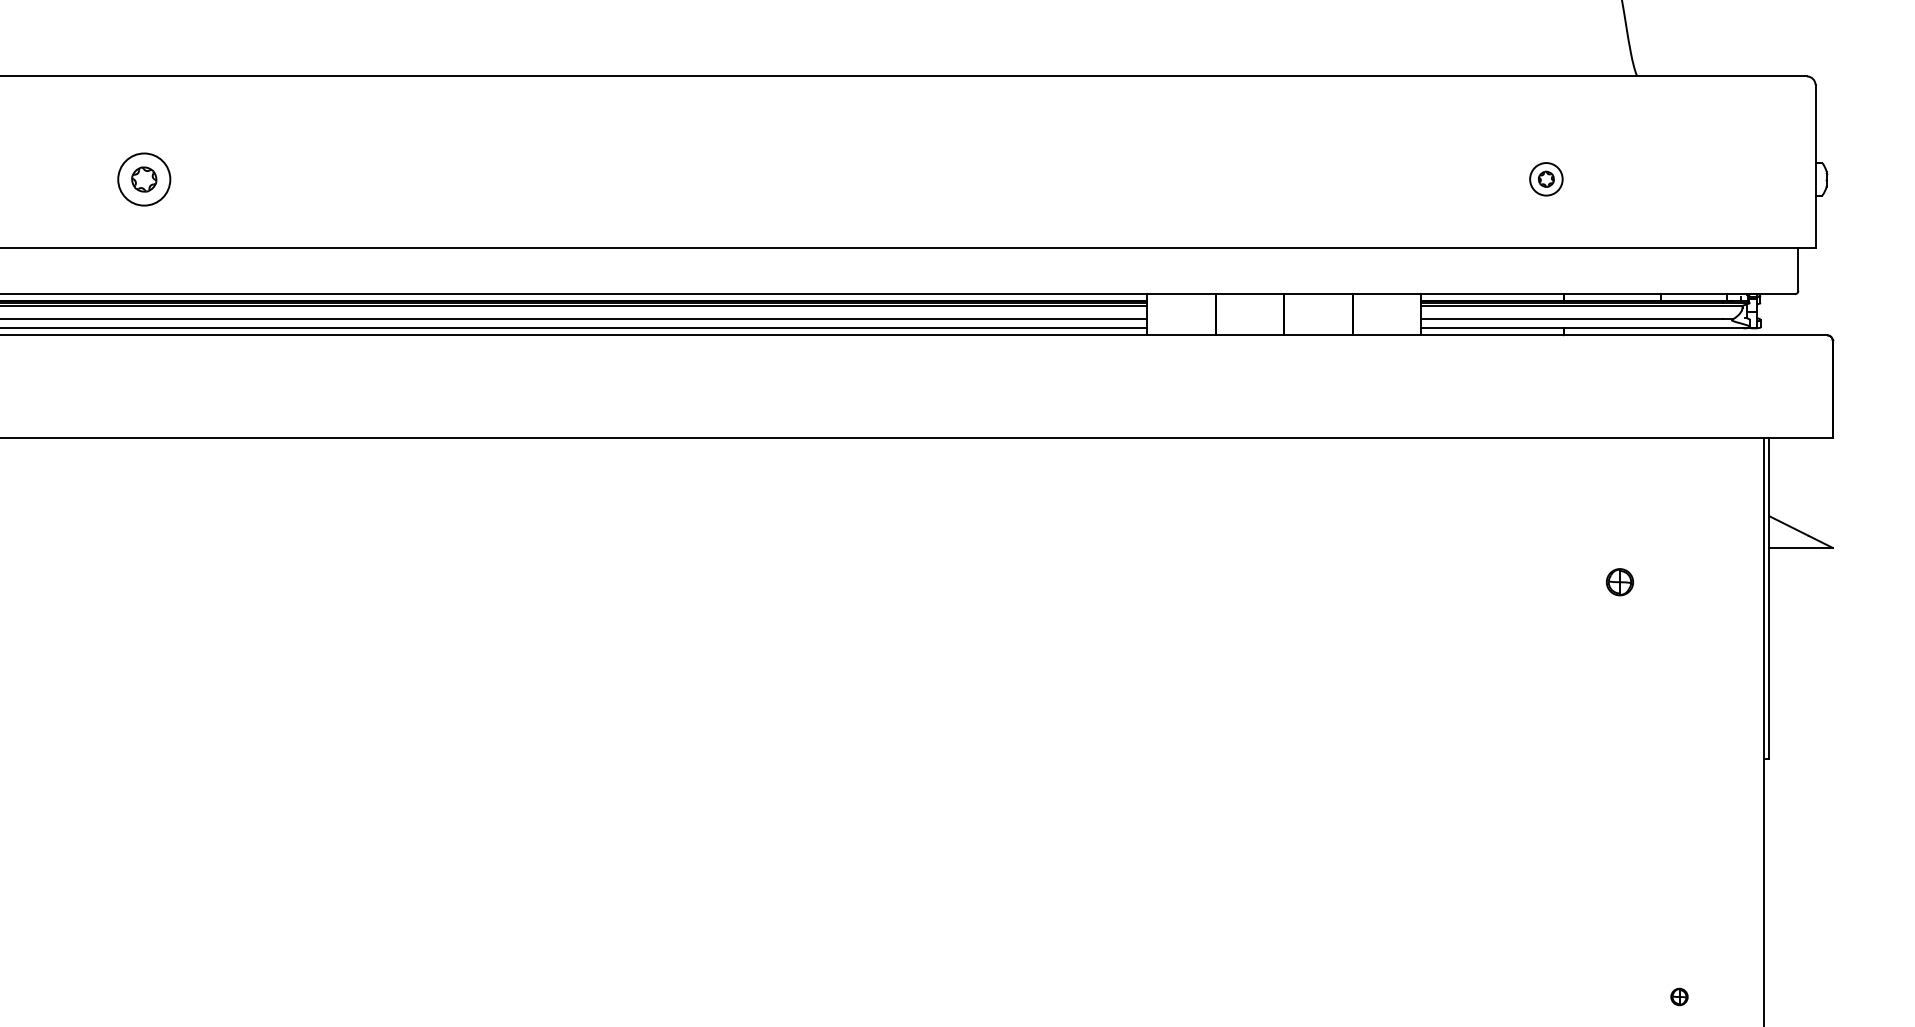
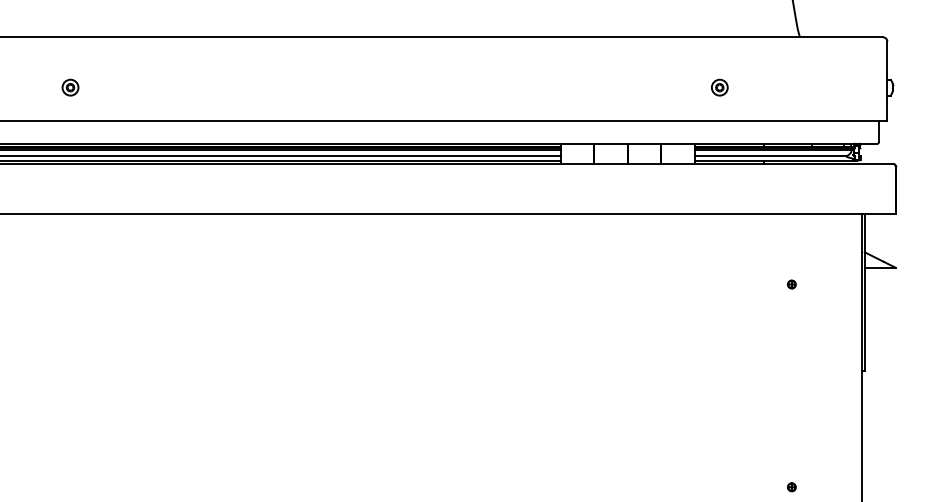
part: (144, 178) -> (70, 87), size x0.62
part: (1545, 178) -> (719, 87), moved
part: (1619, 582) -> (791, 284), size x0.62
part: (1678, 997) -> (791, 487), moved

